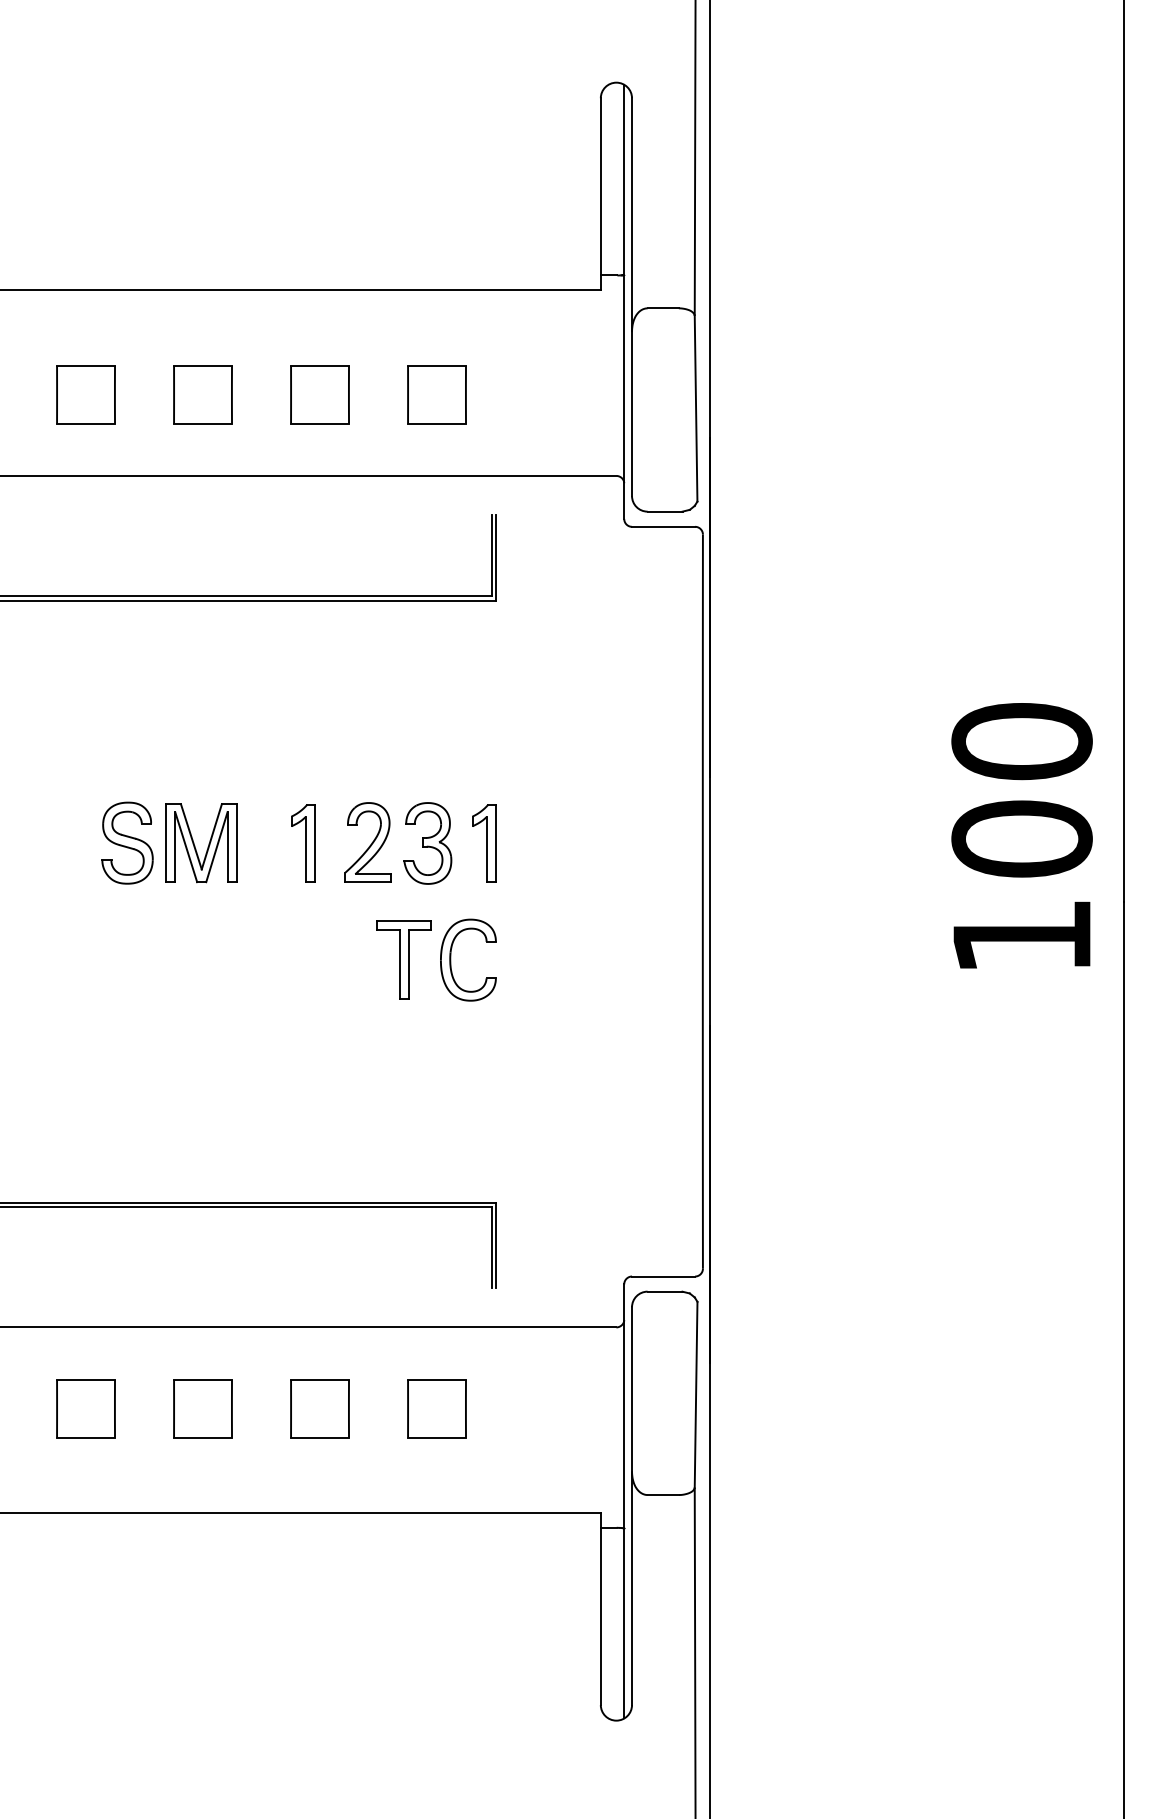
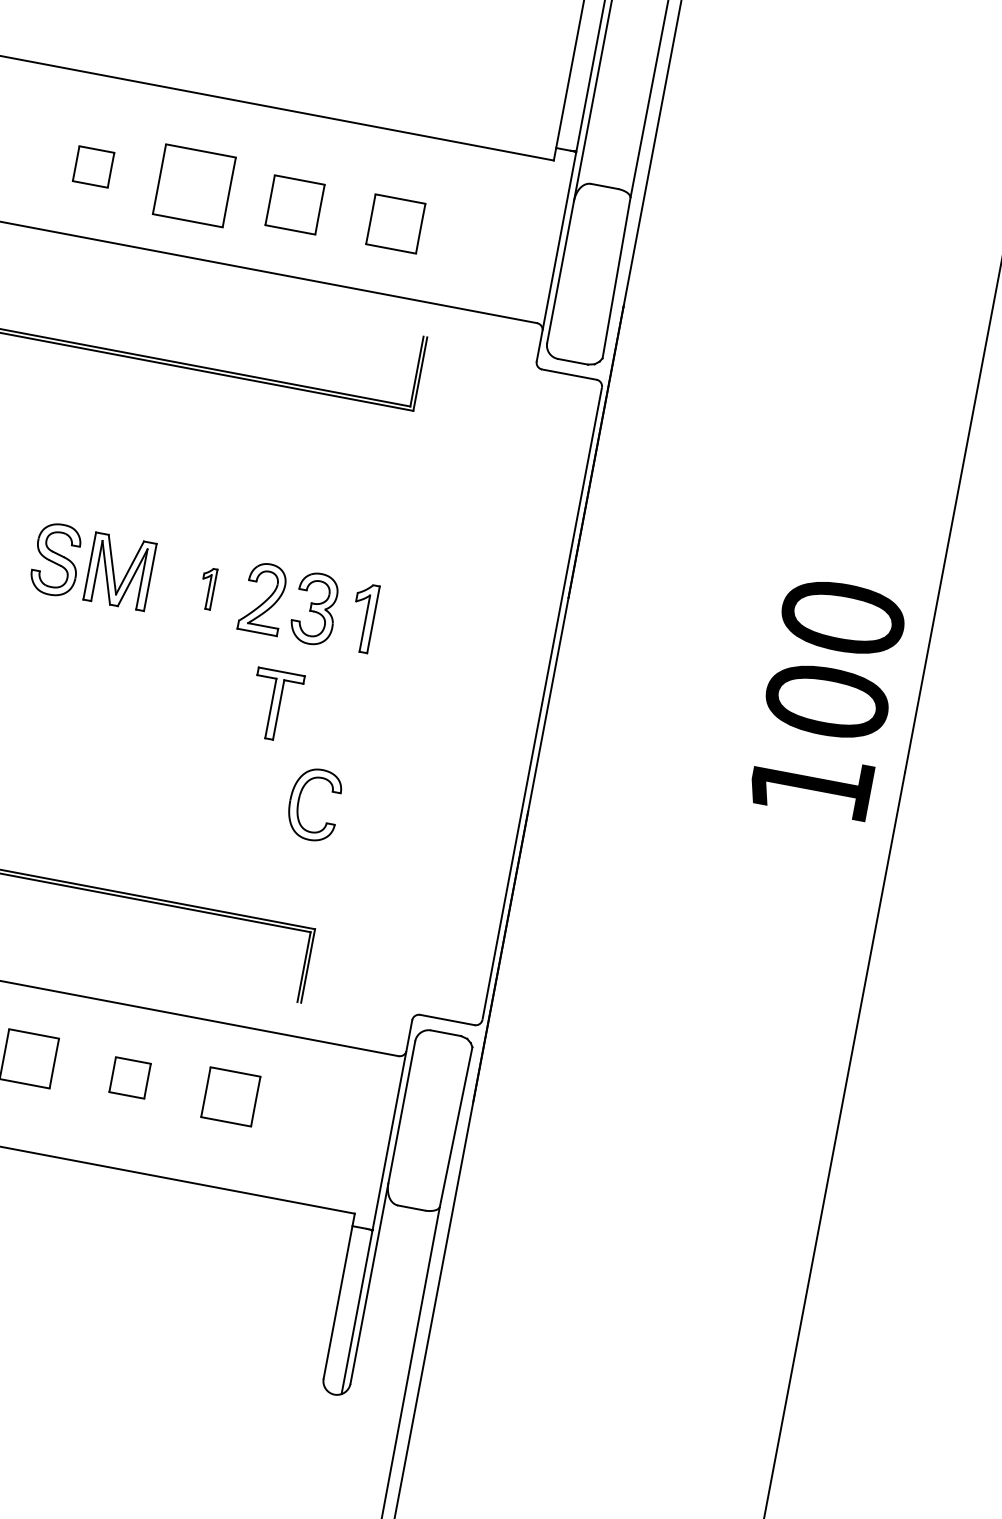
part: (85, 394) -> (93, 166), size x0.7
part: (202, 394) -> (193, 185), size x1.4
part: (303, 843) -> (207, 588), size x0.6
part: (451, 959) -> (299, 801), moved
part: (319, 1408) -> (129, 1077), size x0.7

